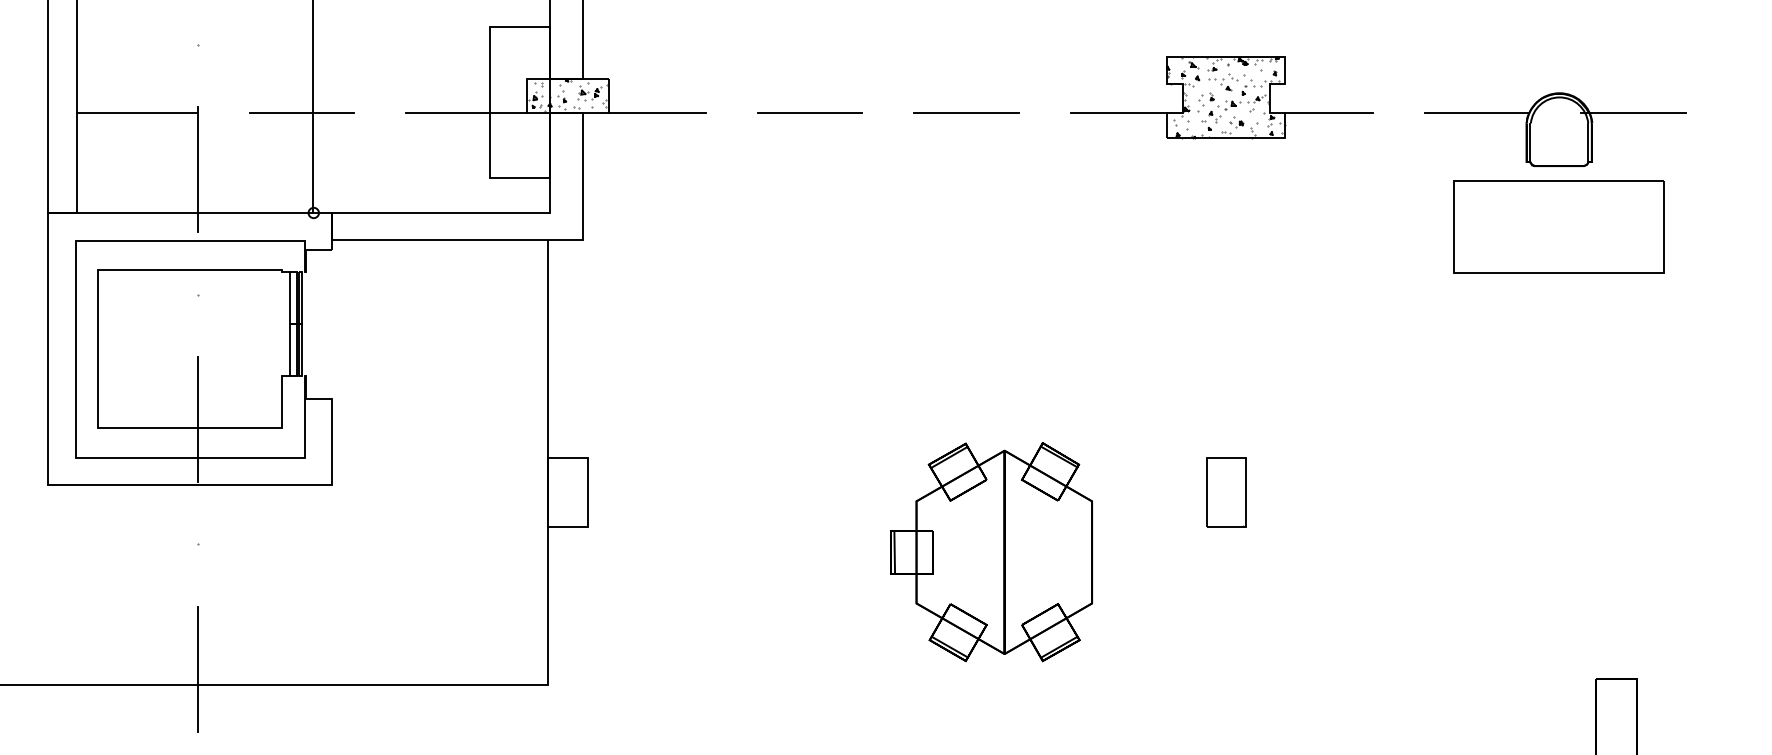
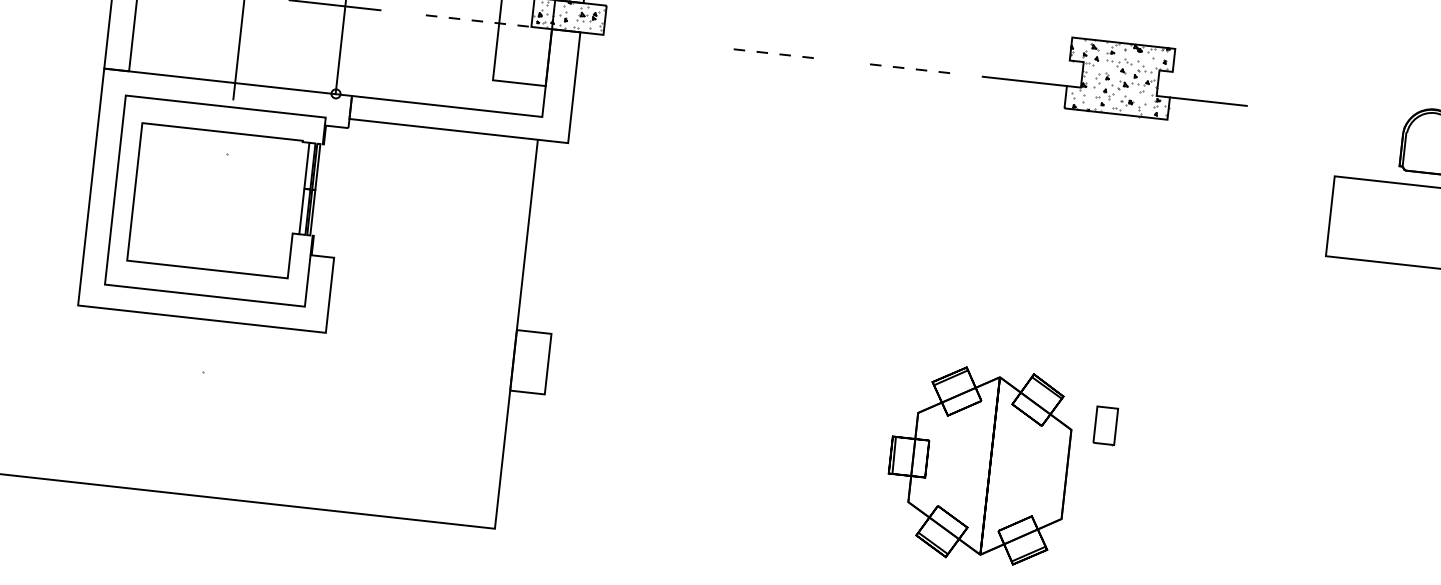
part: (1221, 97) -> (1115, 77), moved
line: (466, 112) -> (479, 20), solid -> dashed
line: (657, 112) -> (645, 39), removed
line: (810, 112) -> (779, 54), solid -> dashed
line: (966, 112) -> (915, 69), solid -> dashed
line: (1477, 112) -> (1361, 118), removed
line: (198, 419) -> (215, 263), removed
part: (1226, 492) -> (1105, 425), size x0.6
part: (991, 552) -> (978, 464), moved
line: (198, 668) -> (191, 480), removed

